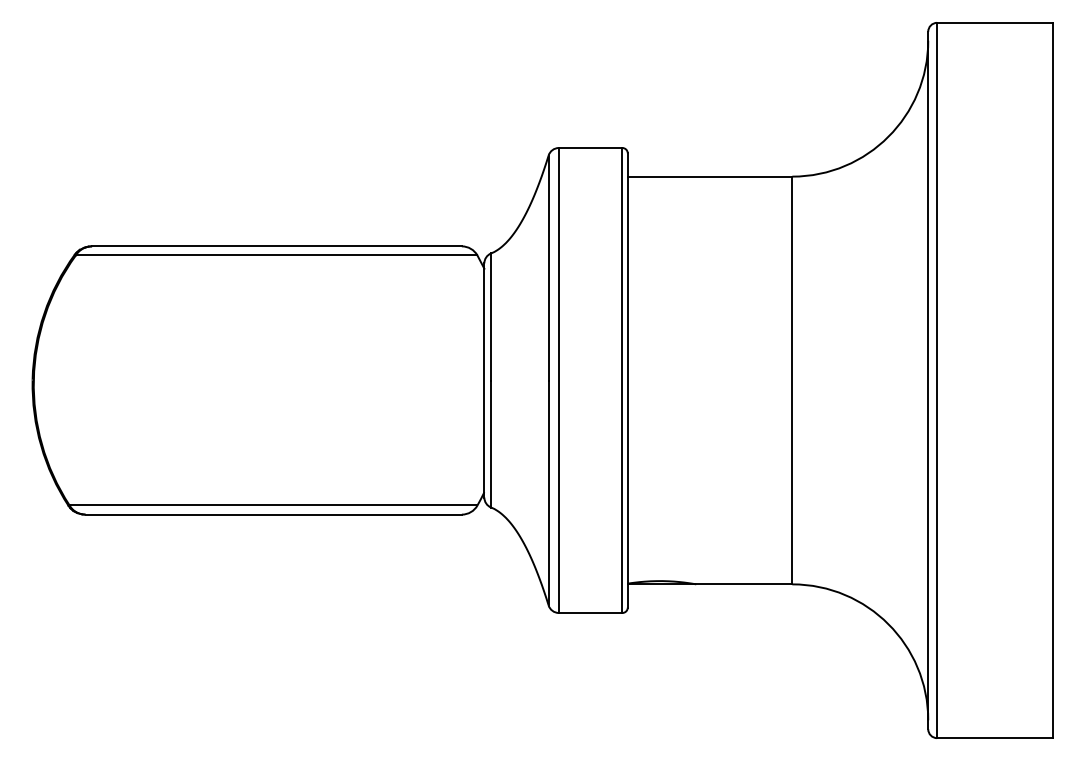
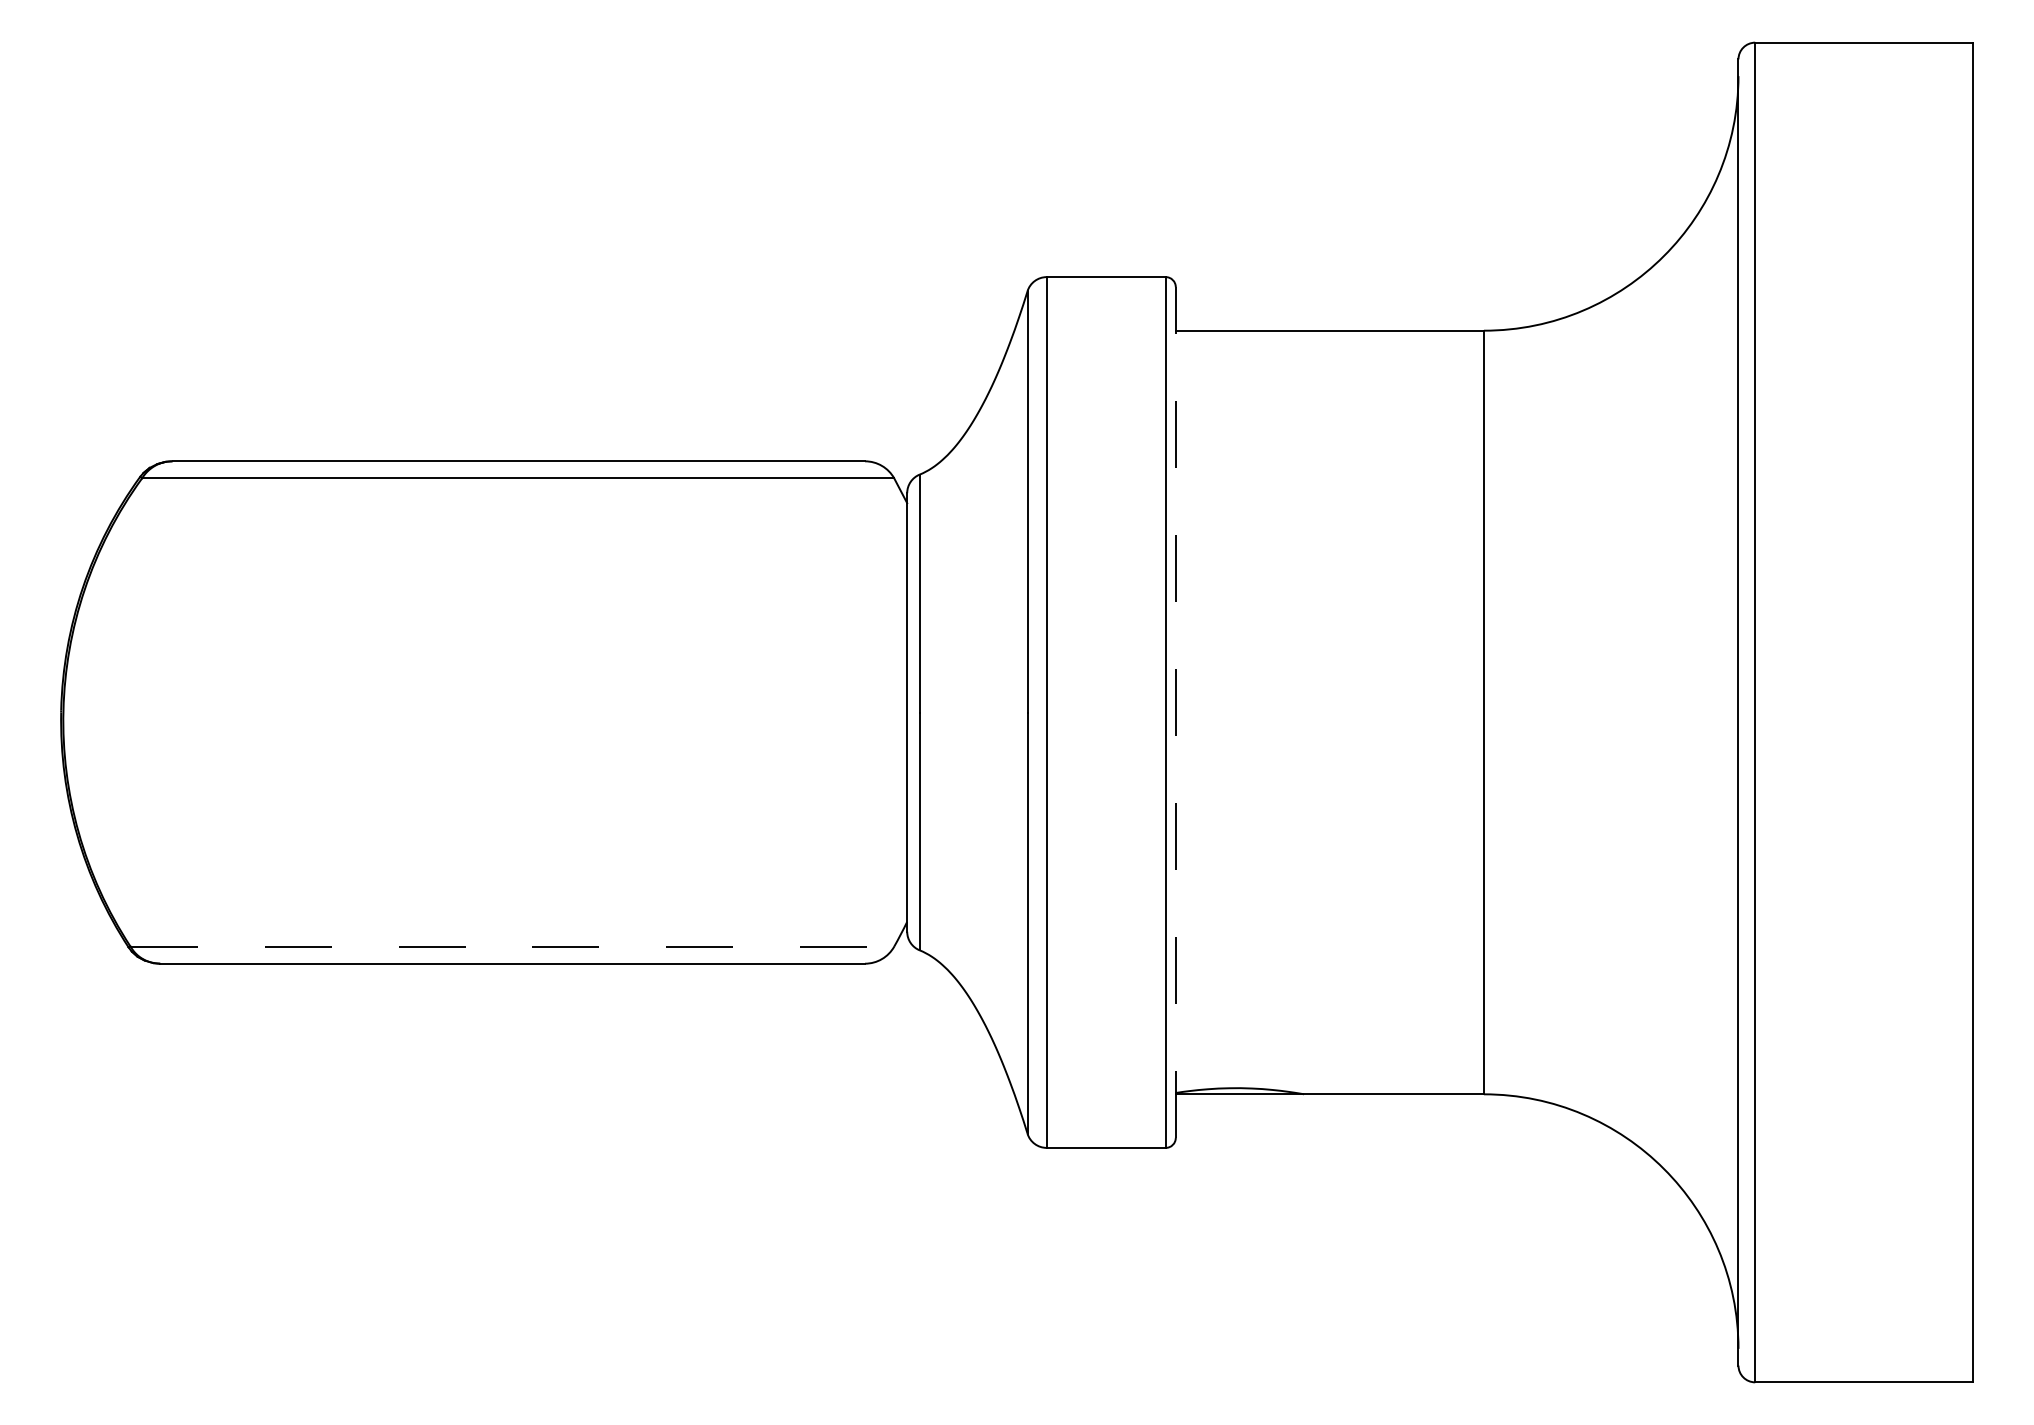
line: (627, 380) -> (1175, 712), solid -> dashed
line: (273, 505) -> (512, 946), solid -> dashed

